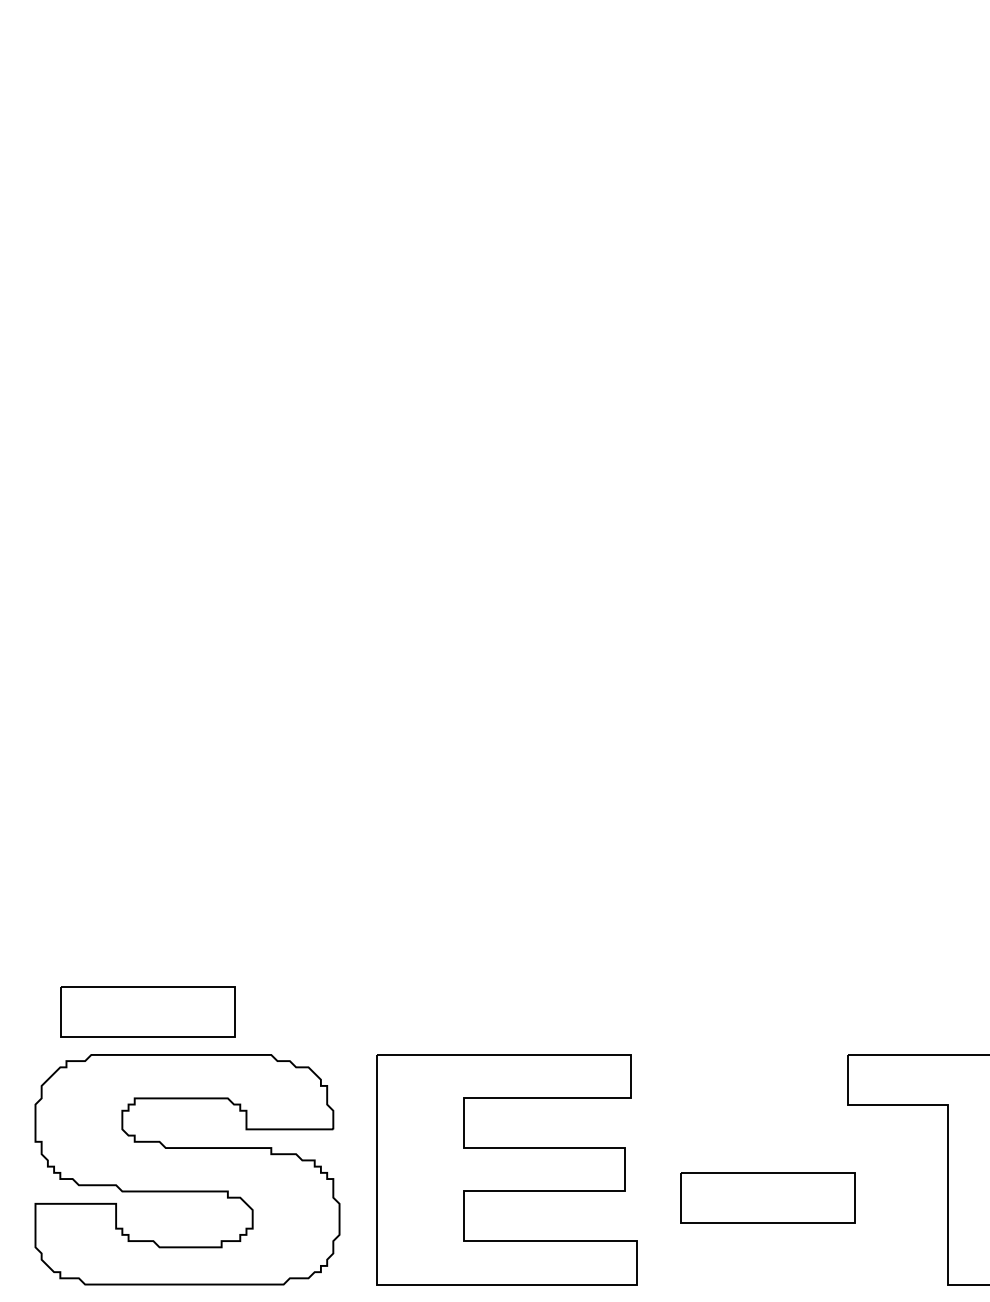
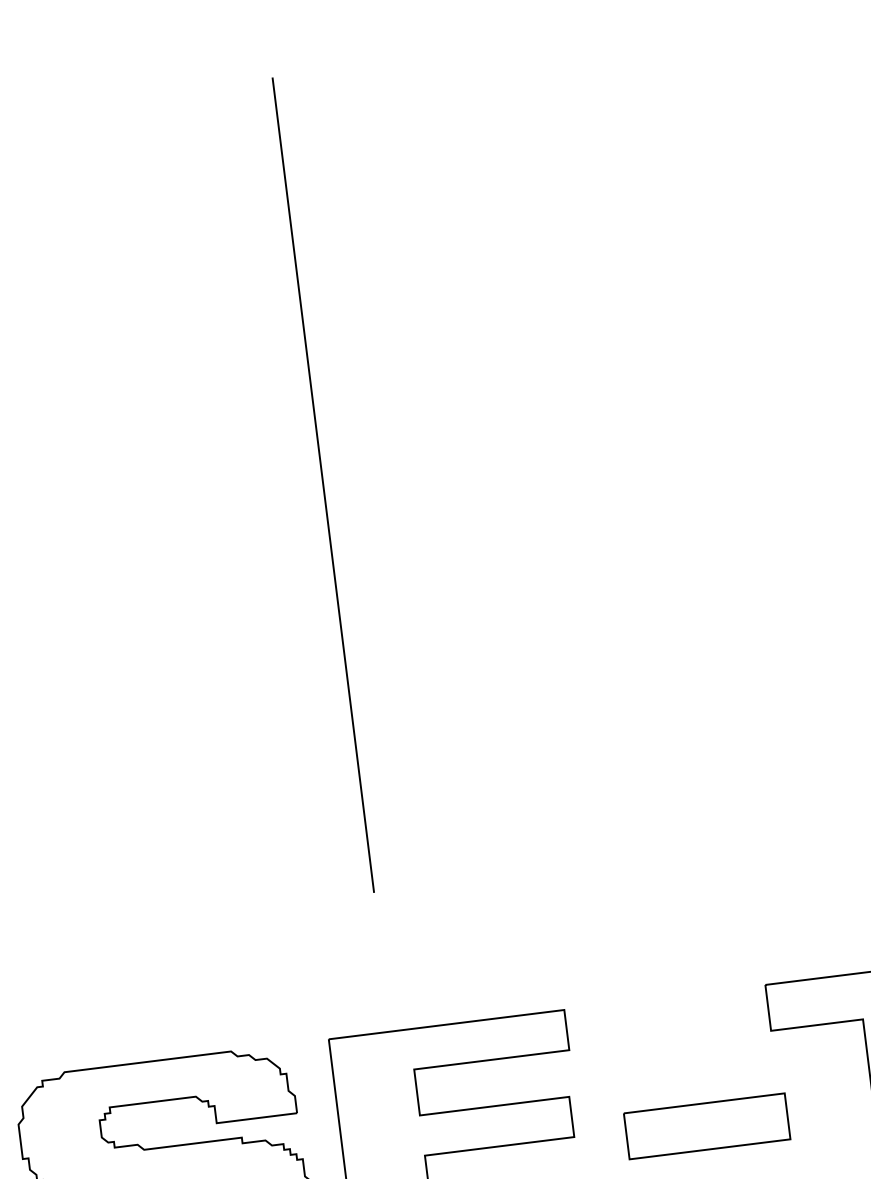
line: (444, 464) -> (323, 484), added
part: (147, 1011) -> (111, 1025), removed

